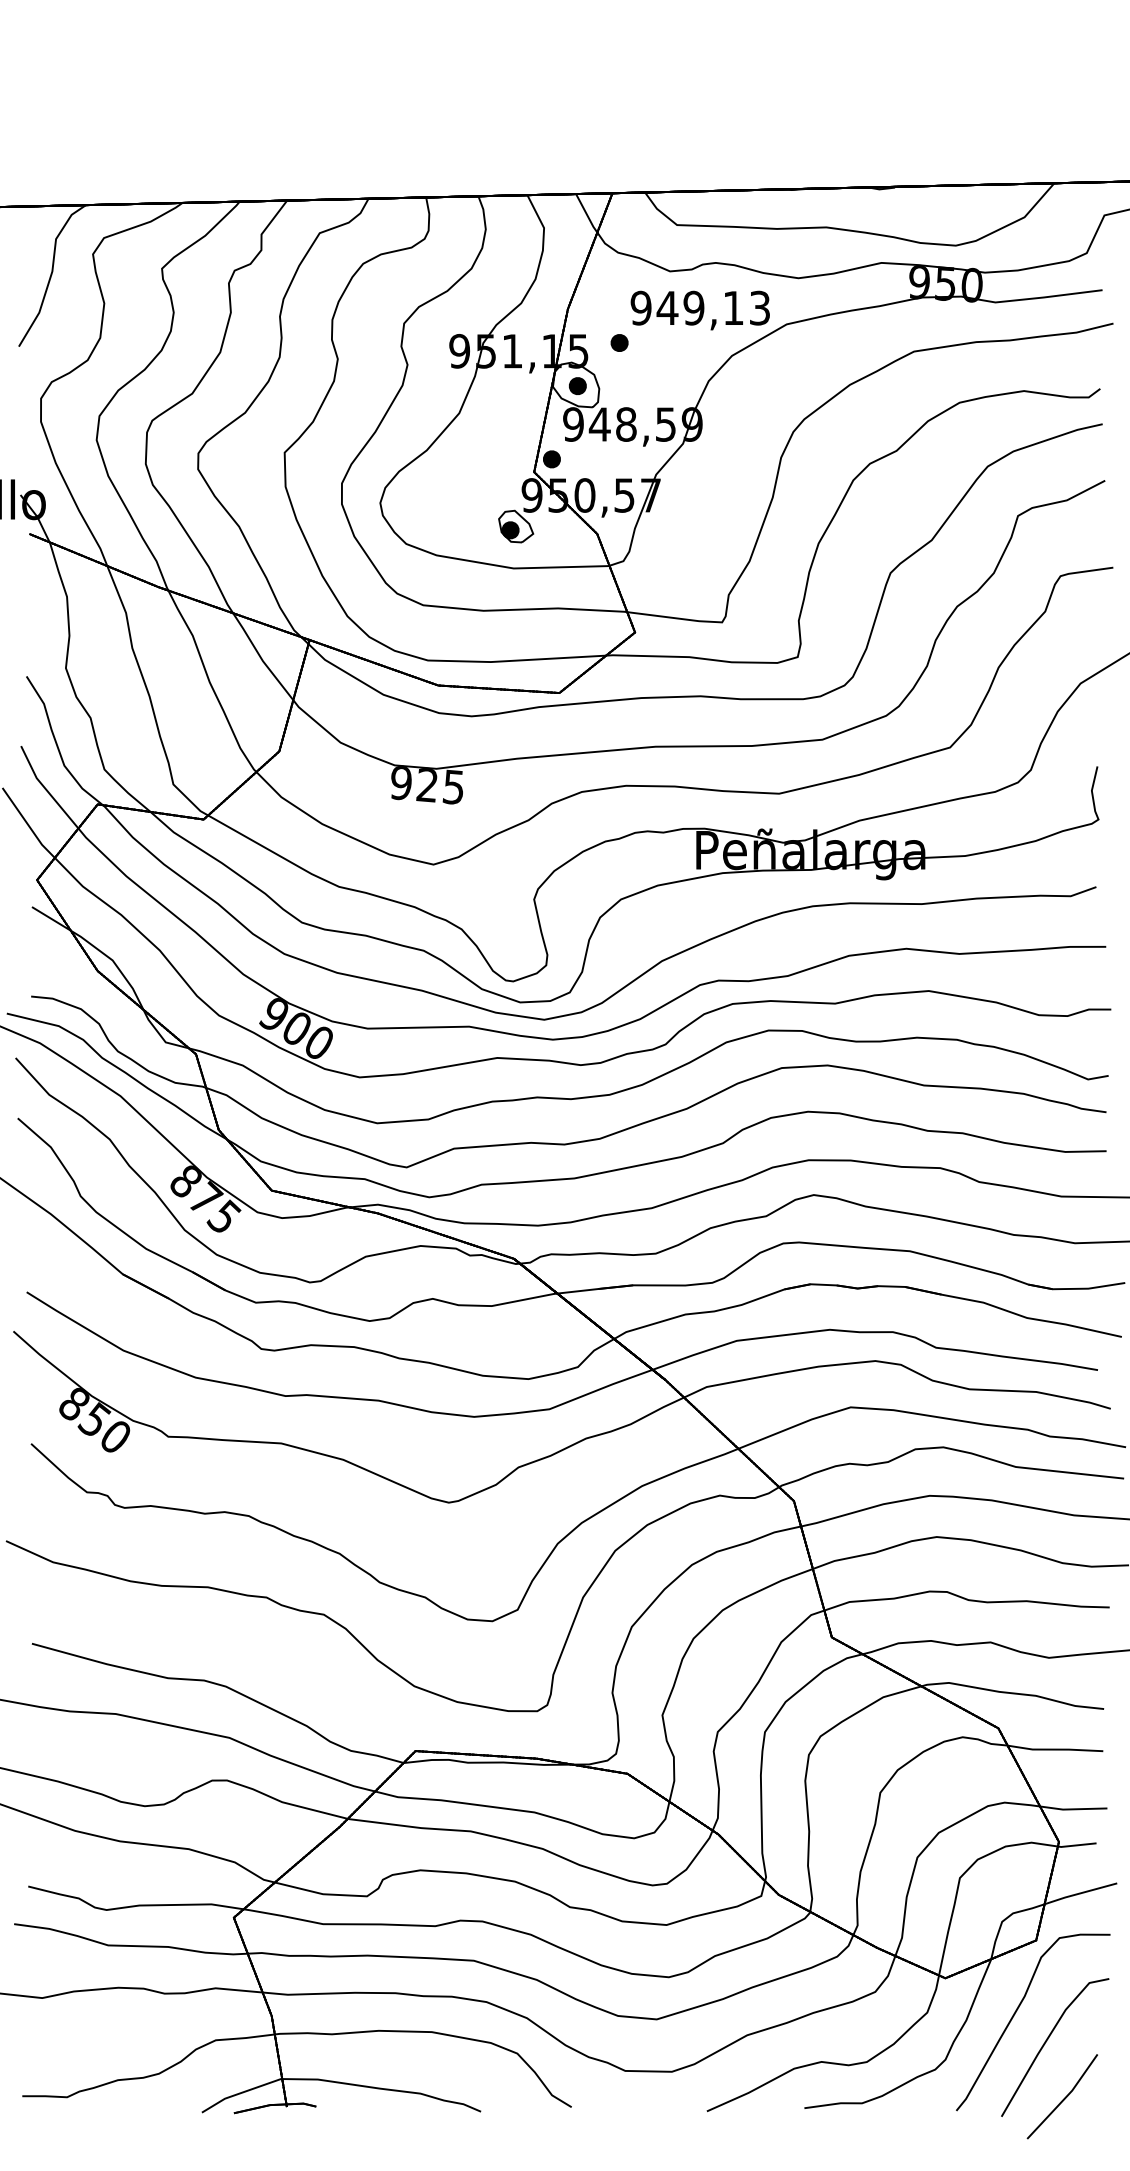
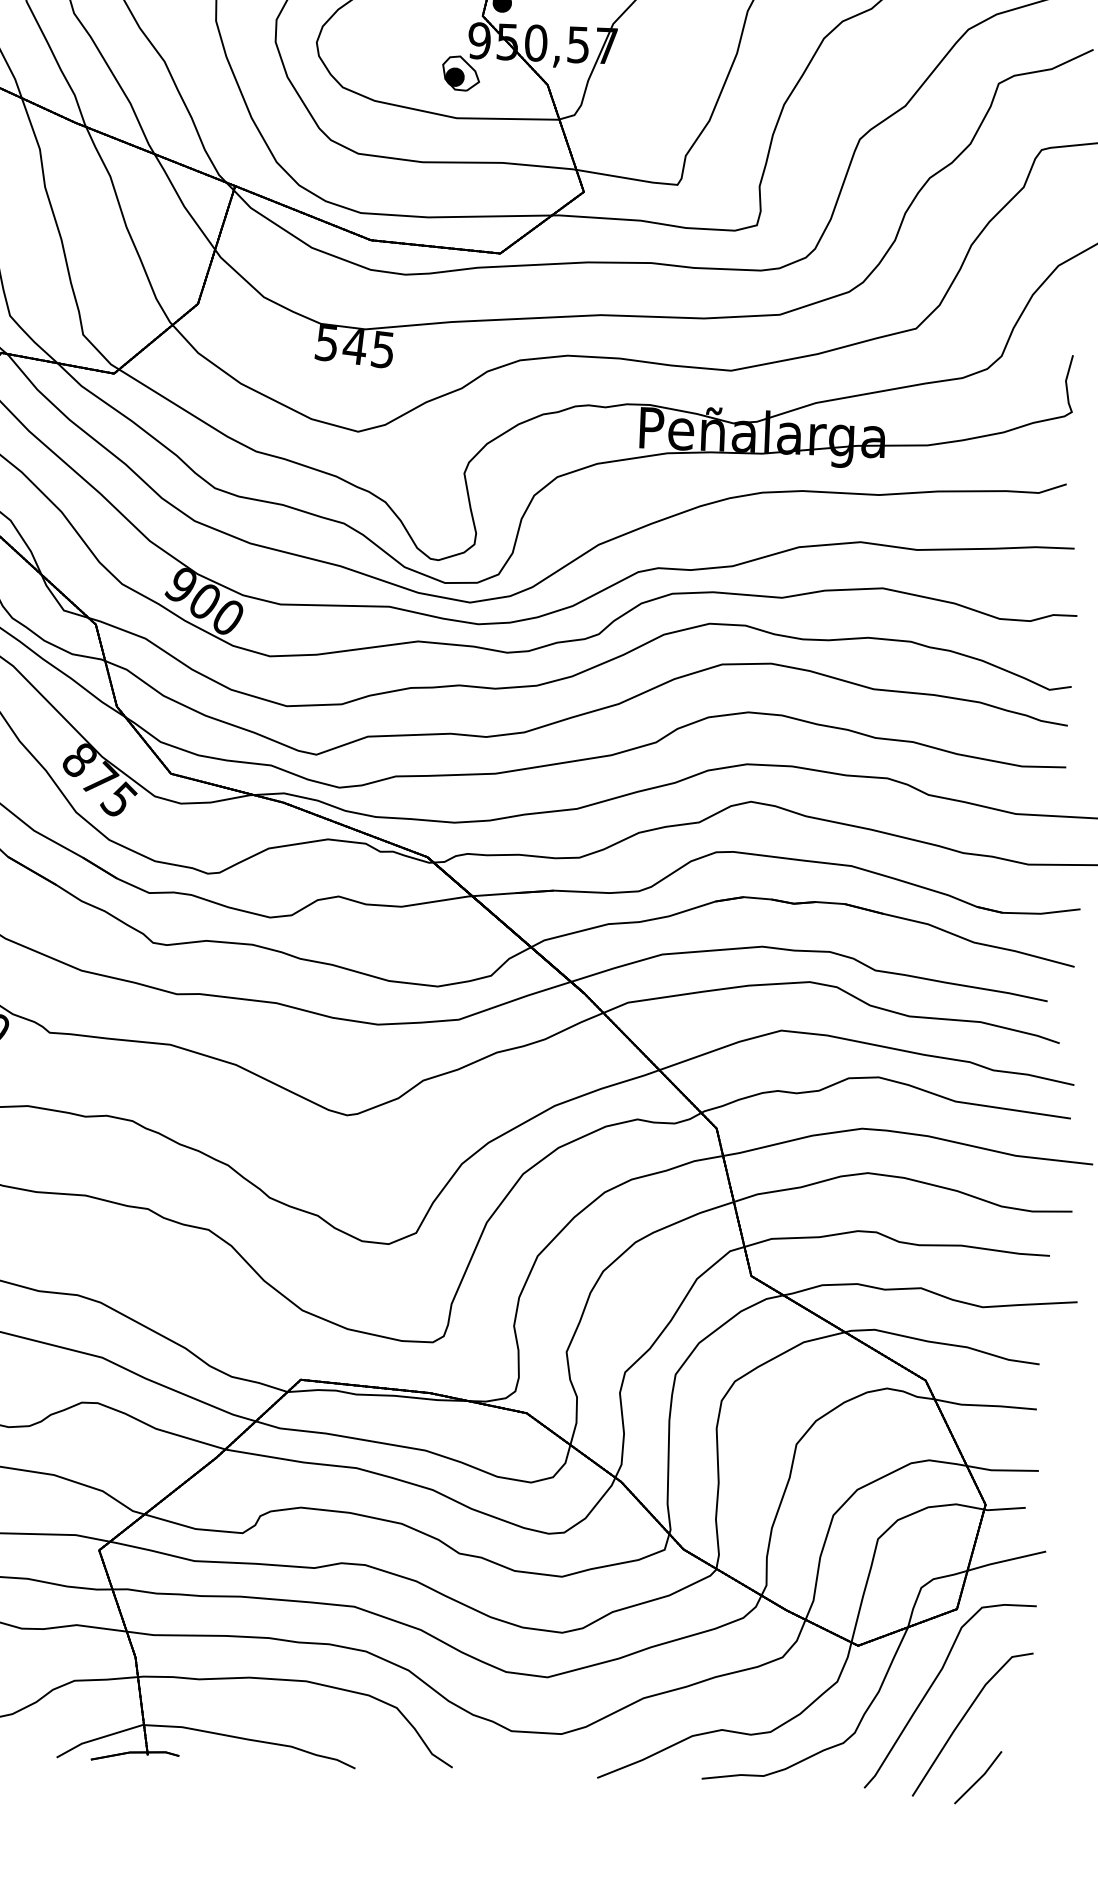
text: (413, 784) -> (340, 345), 925 -> 545
part: (1061, 2096) -> (977, 1777), size x0.6

